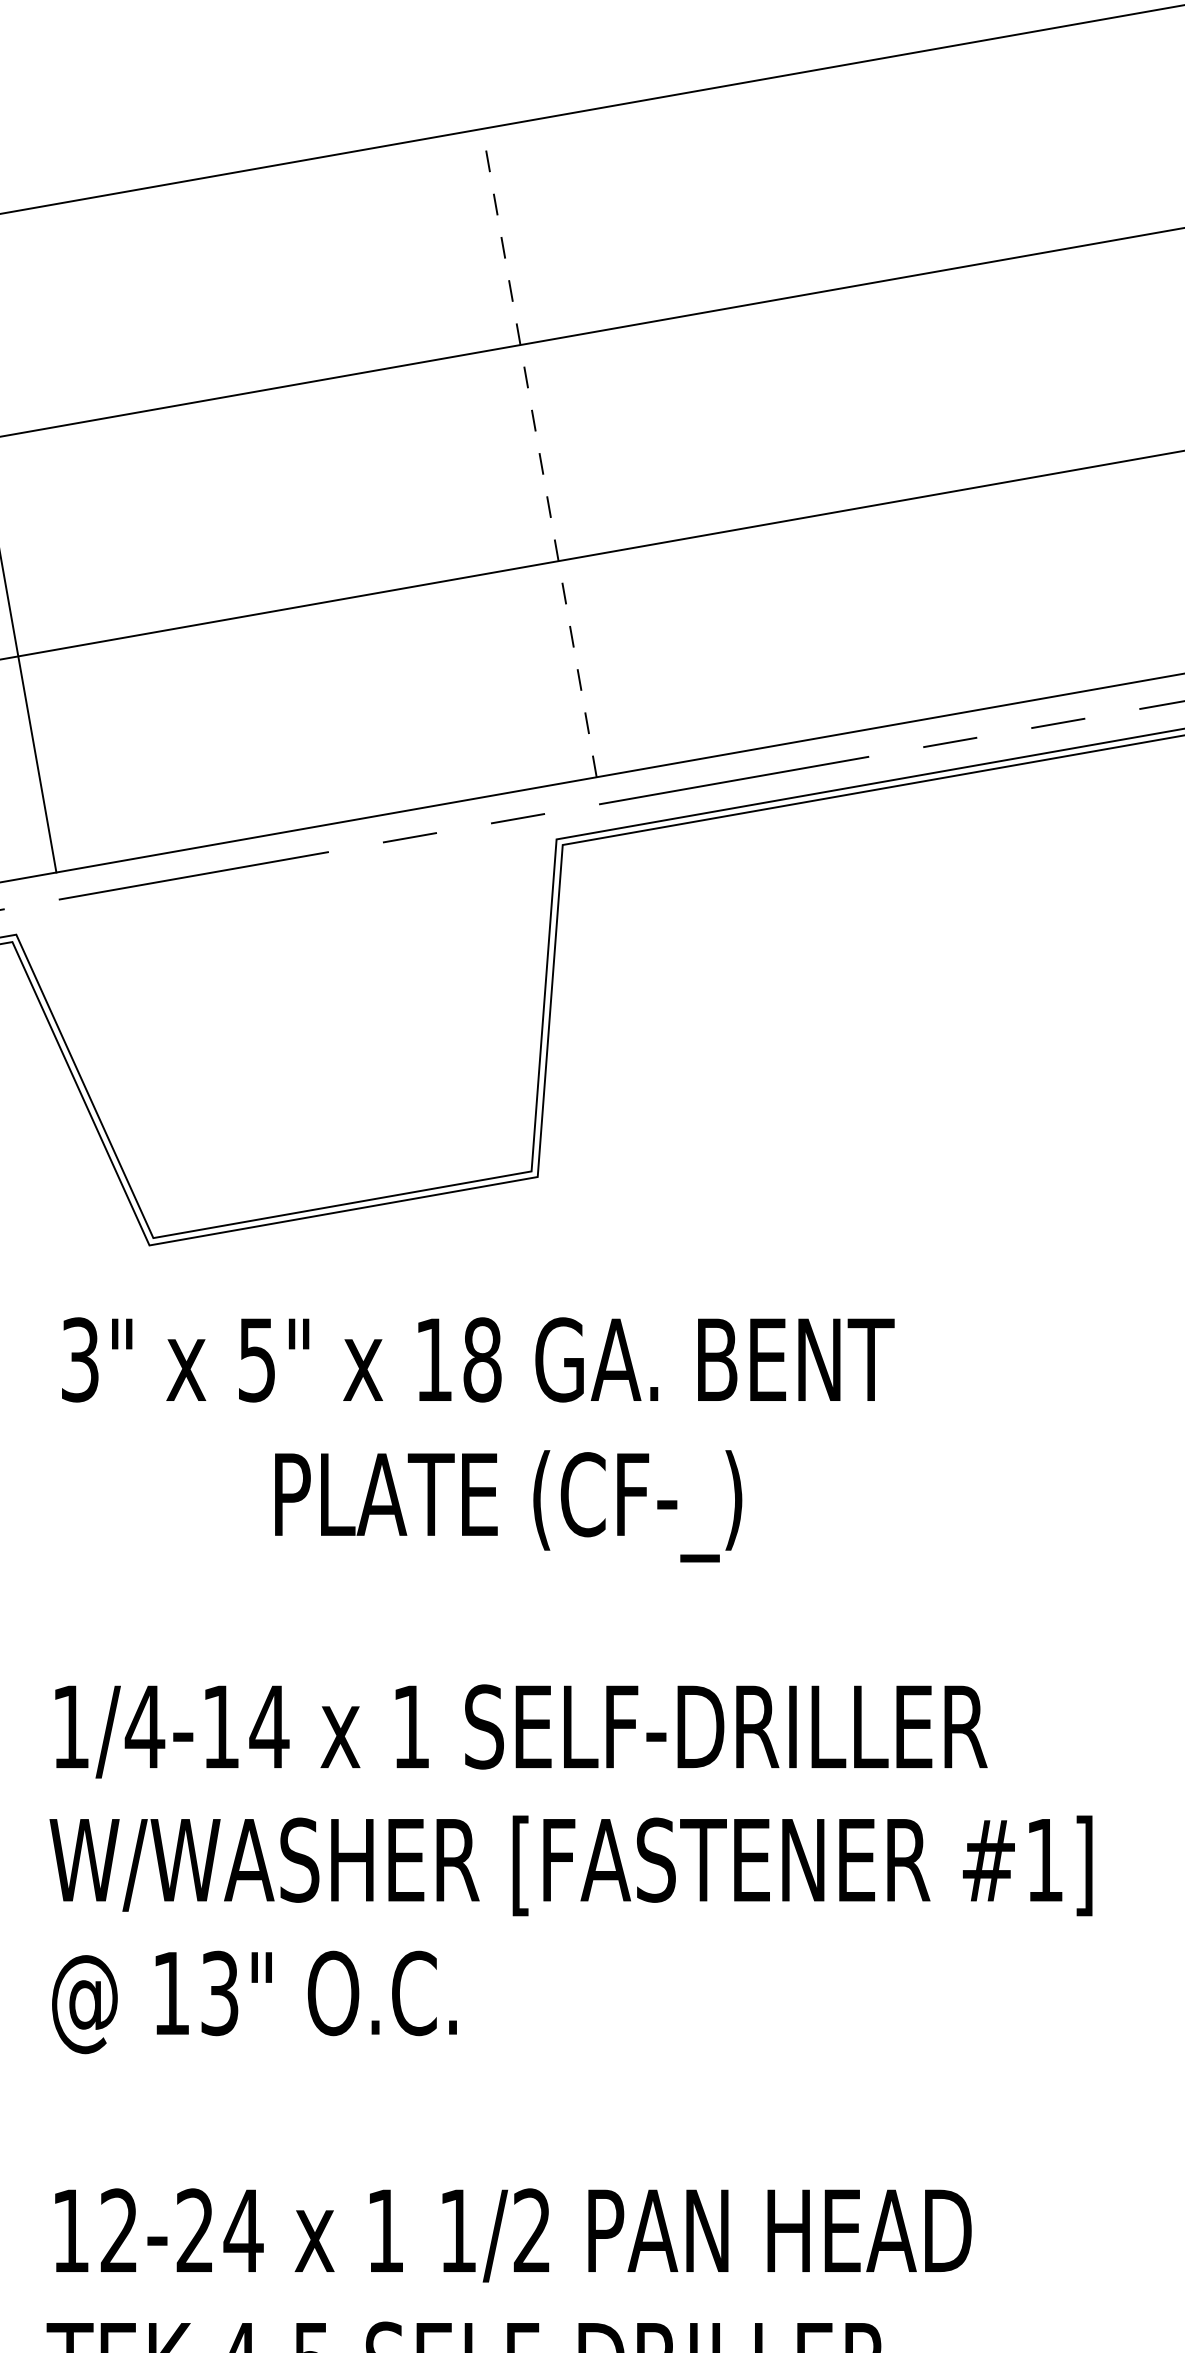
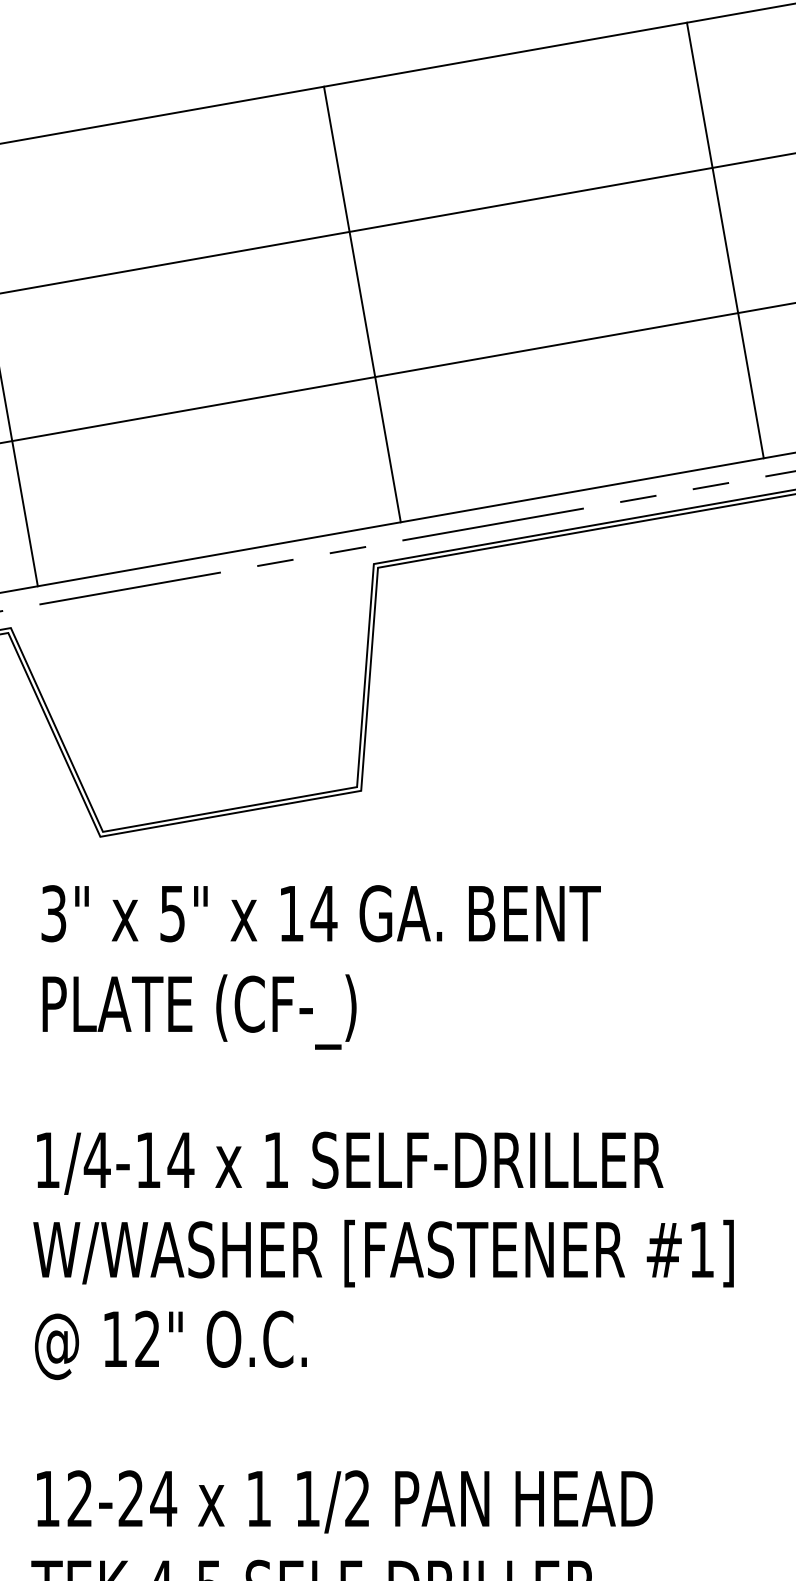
line: (1078, 357) -> (724, 240), added
line: (539, 453) -> (362, 304), dashed -> solid
text: (481, 1359) -> (323, 913), 18 -> 14
text: (508, 1505) -> (199, 1011), moved
text: (219, 1992) -> (147, 1338), 13" -> 12"

